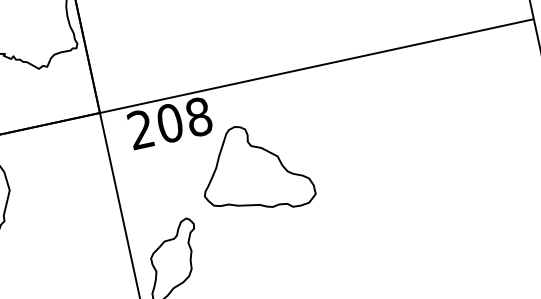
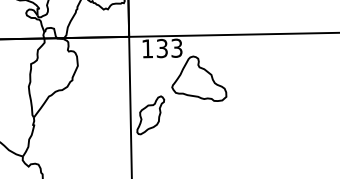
text: (170, 123) -> (162, 48), 208 -> 133

